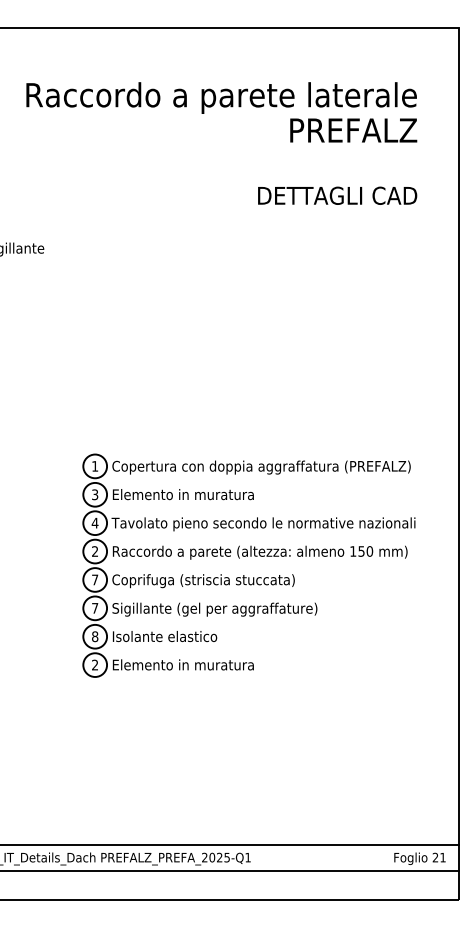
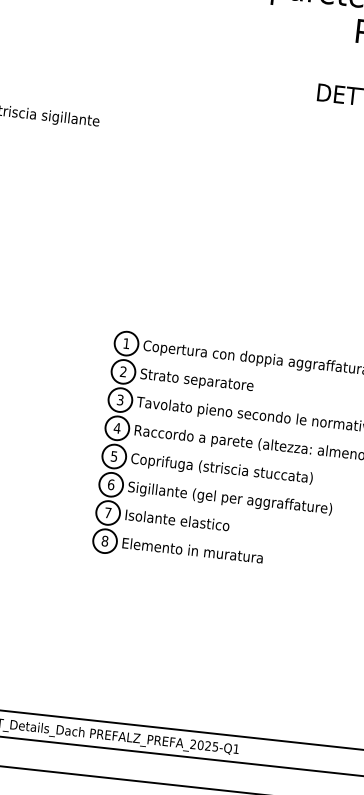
text: (95, 494) -> (123, 371), 3 -> 2
text: (182, 495) -> (210, 382), Elemento in muratura -> Strato separatore
text: (94, 522) -> (119, 399), 4 -> 3
text: (94, 551) -> (116, 428), 2 -> 4
text: (95, 579) -> (114, 456), 7 -> 5
text: (95, 608) -> (111, 484), 7 -> 6
text: (95, 636) -> (108, 512), 8 -> 7
text: (95, 664) -> (105, 540), 2 -> 8

